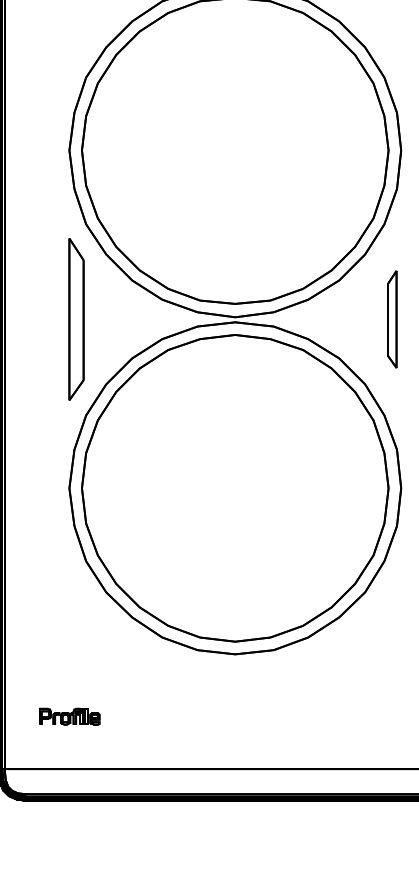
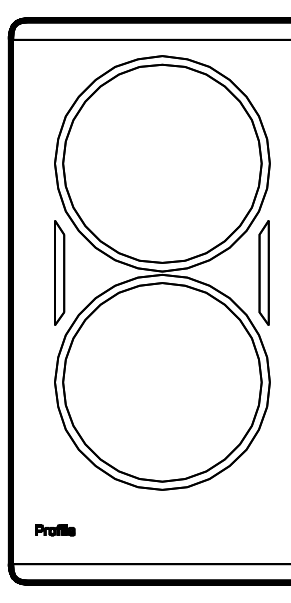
part: (391, 318) -> (263, 272), size x1.67

